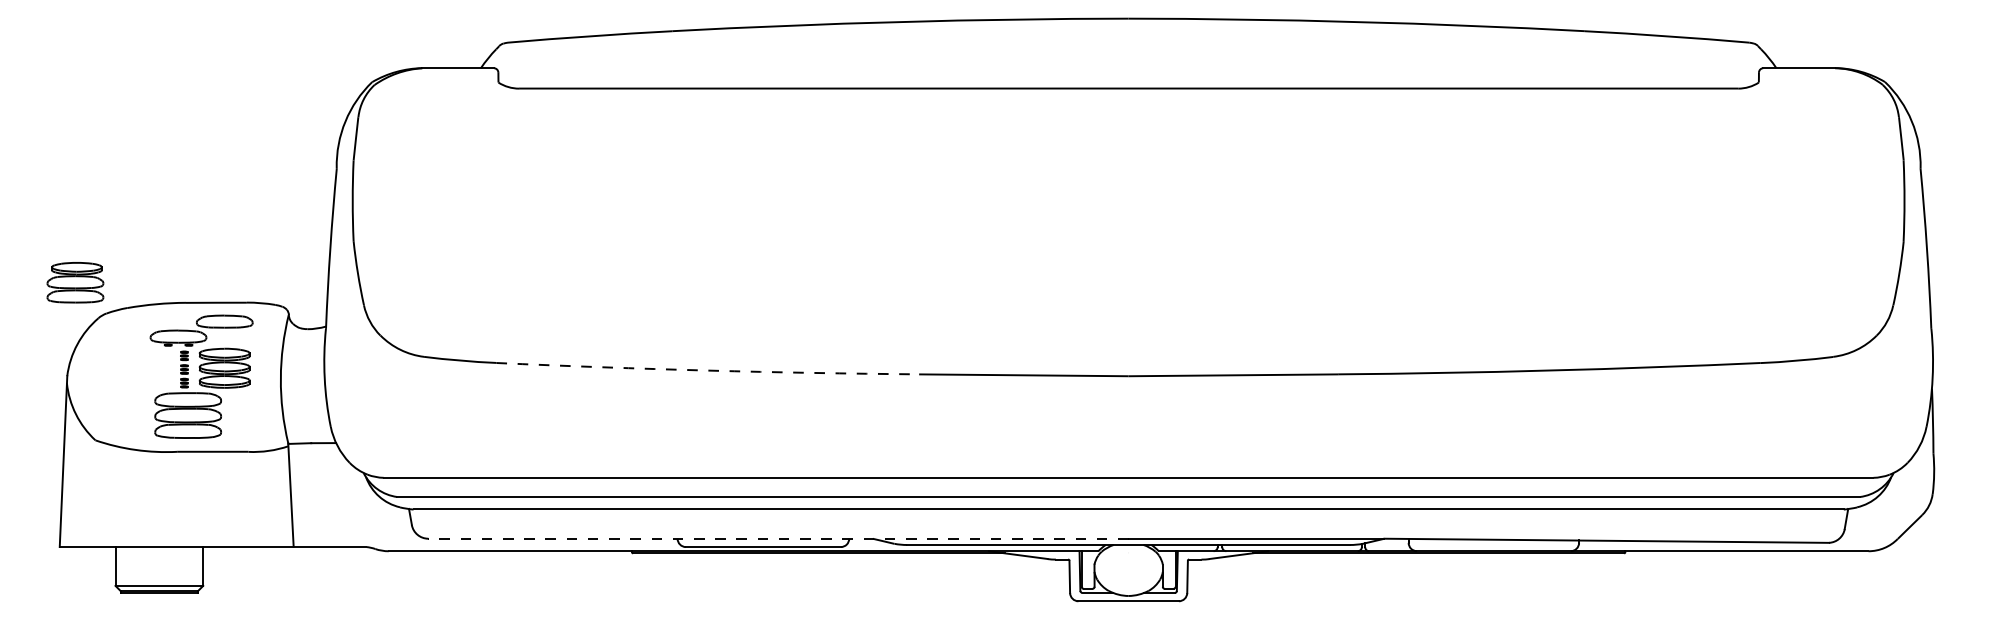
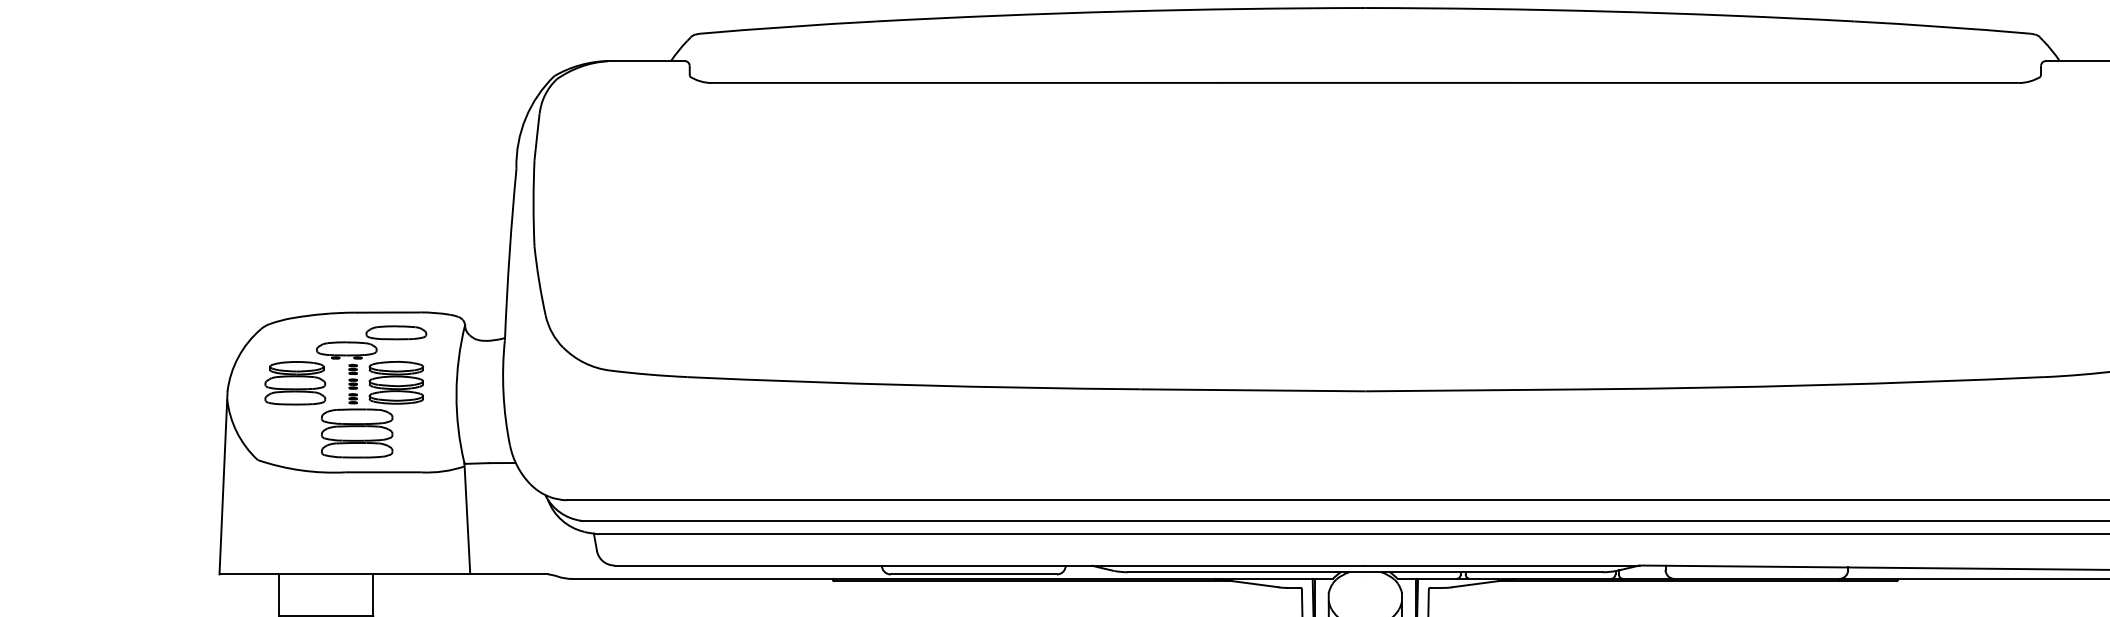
part: (75, 282) -> (295, 383), moved
arc: (707, 370) -> (913, 385), dashed -> solid
line: (778, 538) -> (989, 565), dashed -> solid

